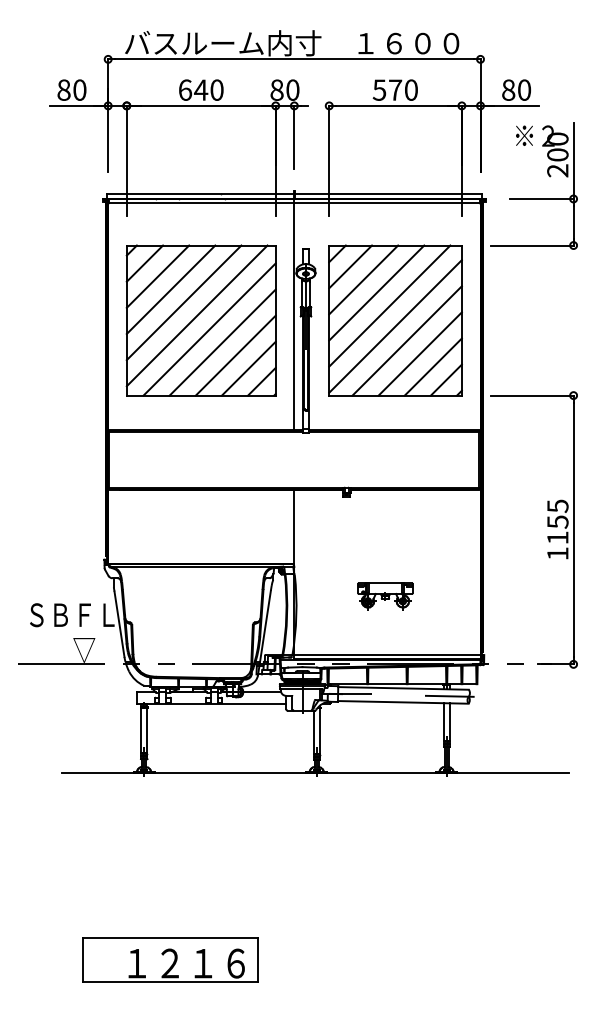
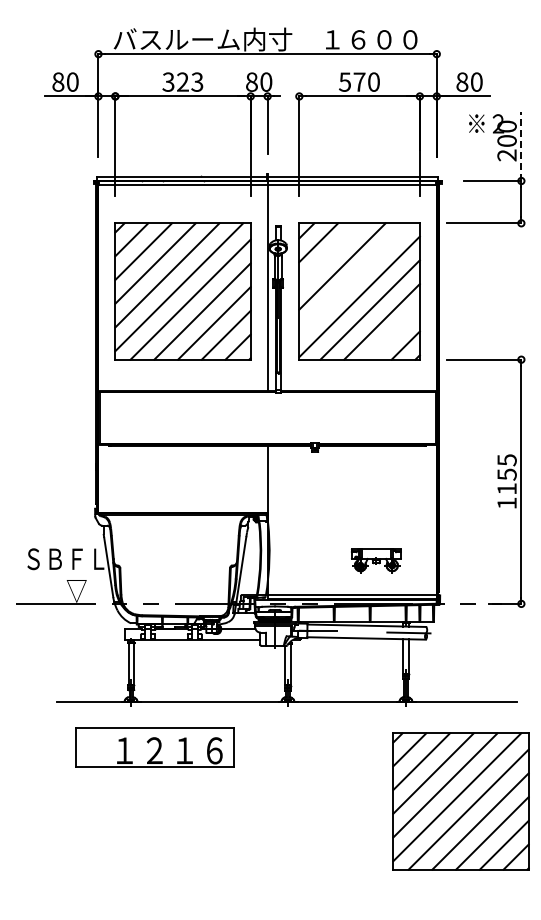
text: (200, 89) -> (182, 81), 640 -> 323
line: (573, 160) -> (521, 146), solid -> dashed
line: (363, 279) -> (330, 254), removed
line: (389, 306) -> (354, 278), removed
line: (432, 366) -> (393, 333), removed
part: (385, 595) -> (376, 560), moved
part: (506, 881) -> (460, 801), added
part: (169, 959) -> (154, 747), moved

